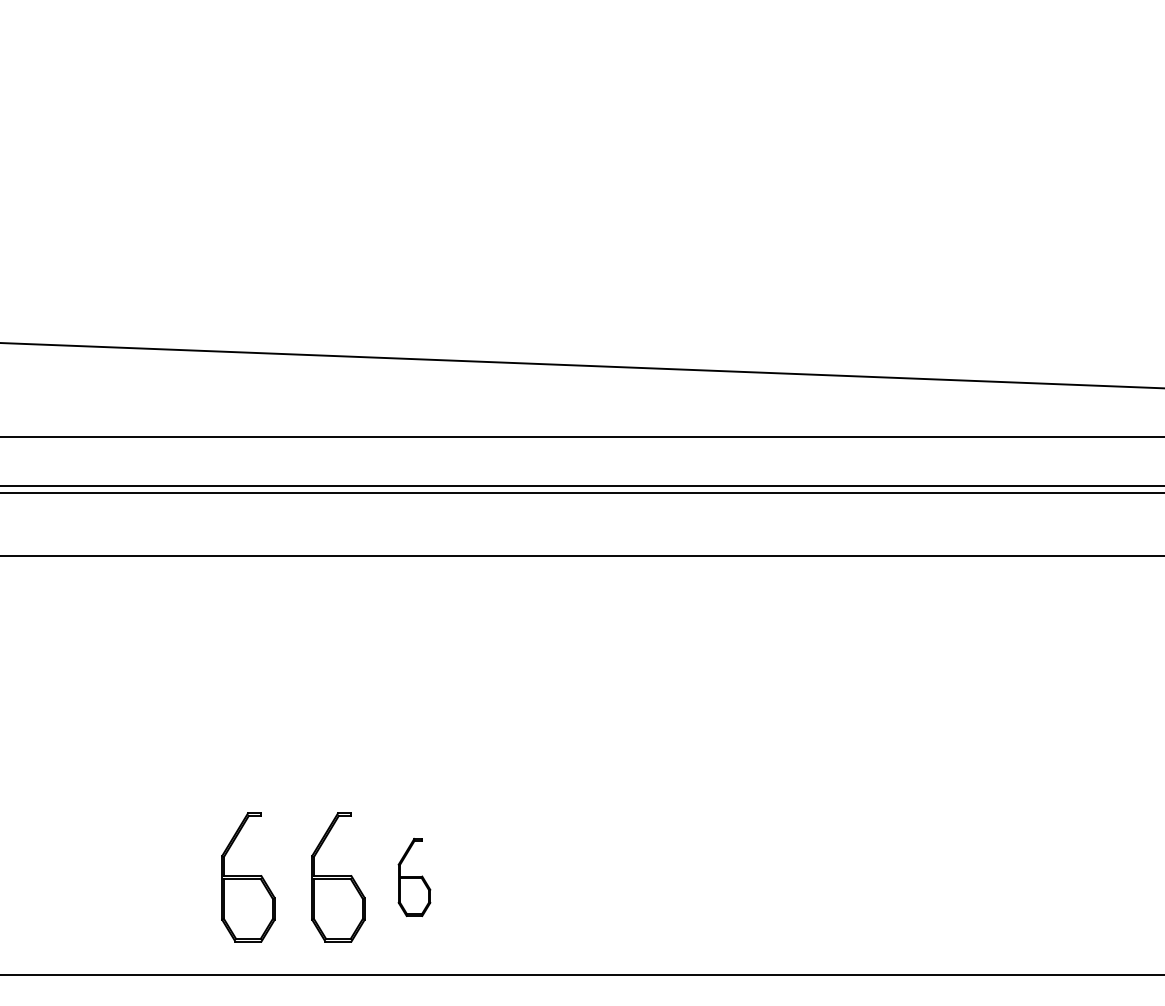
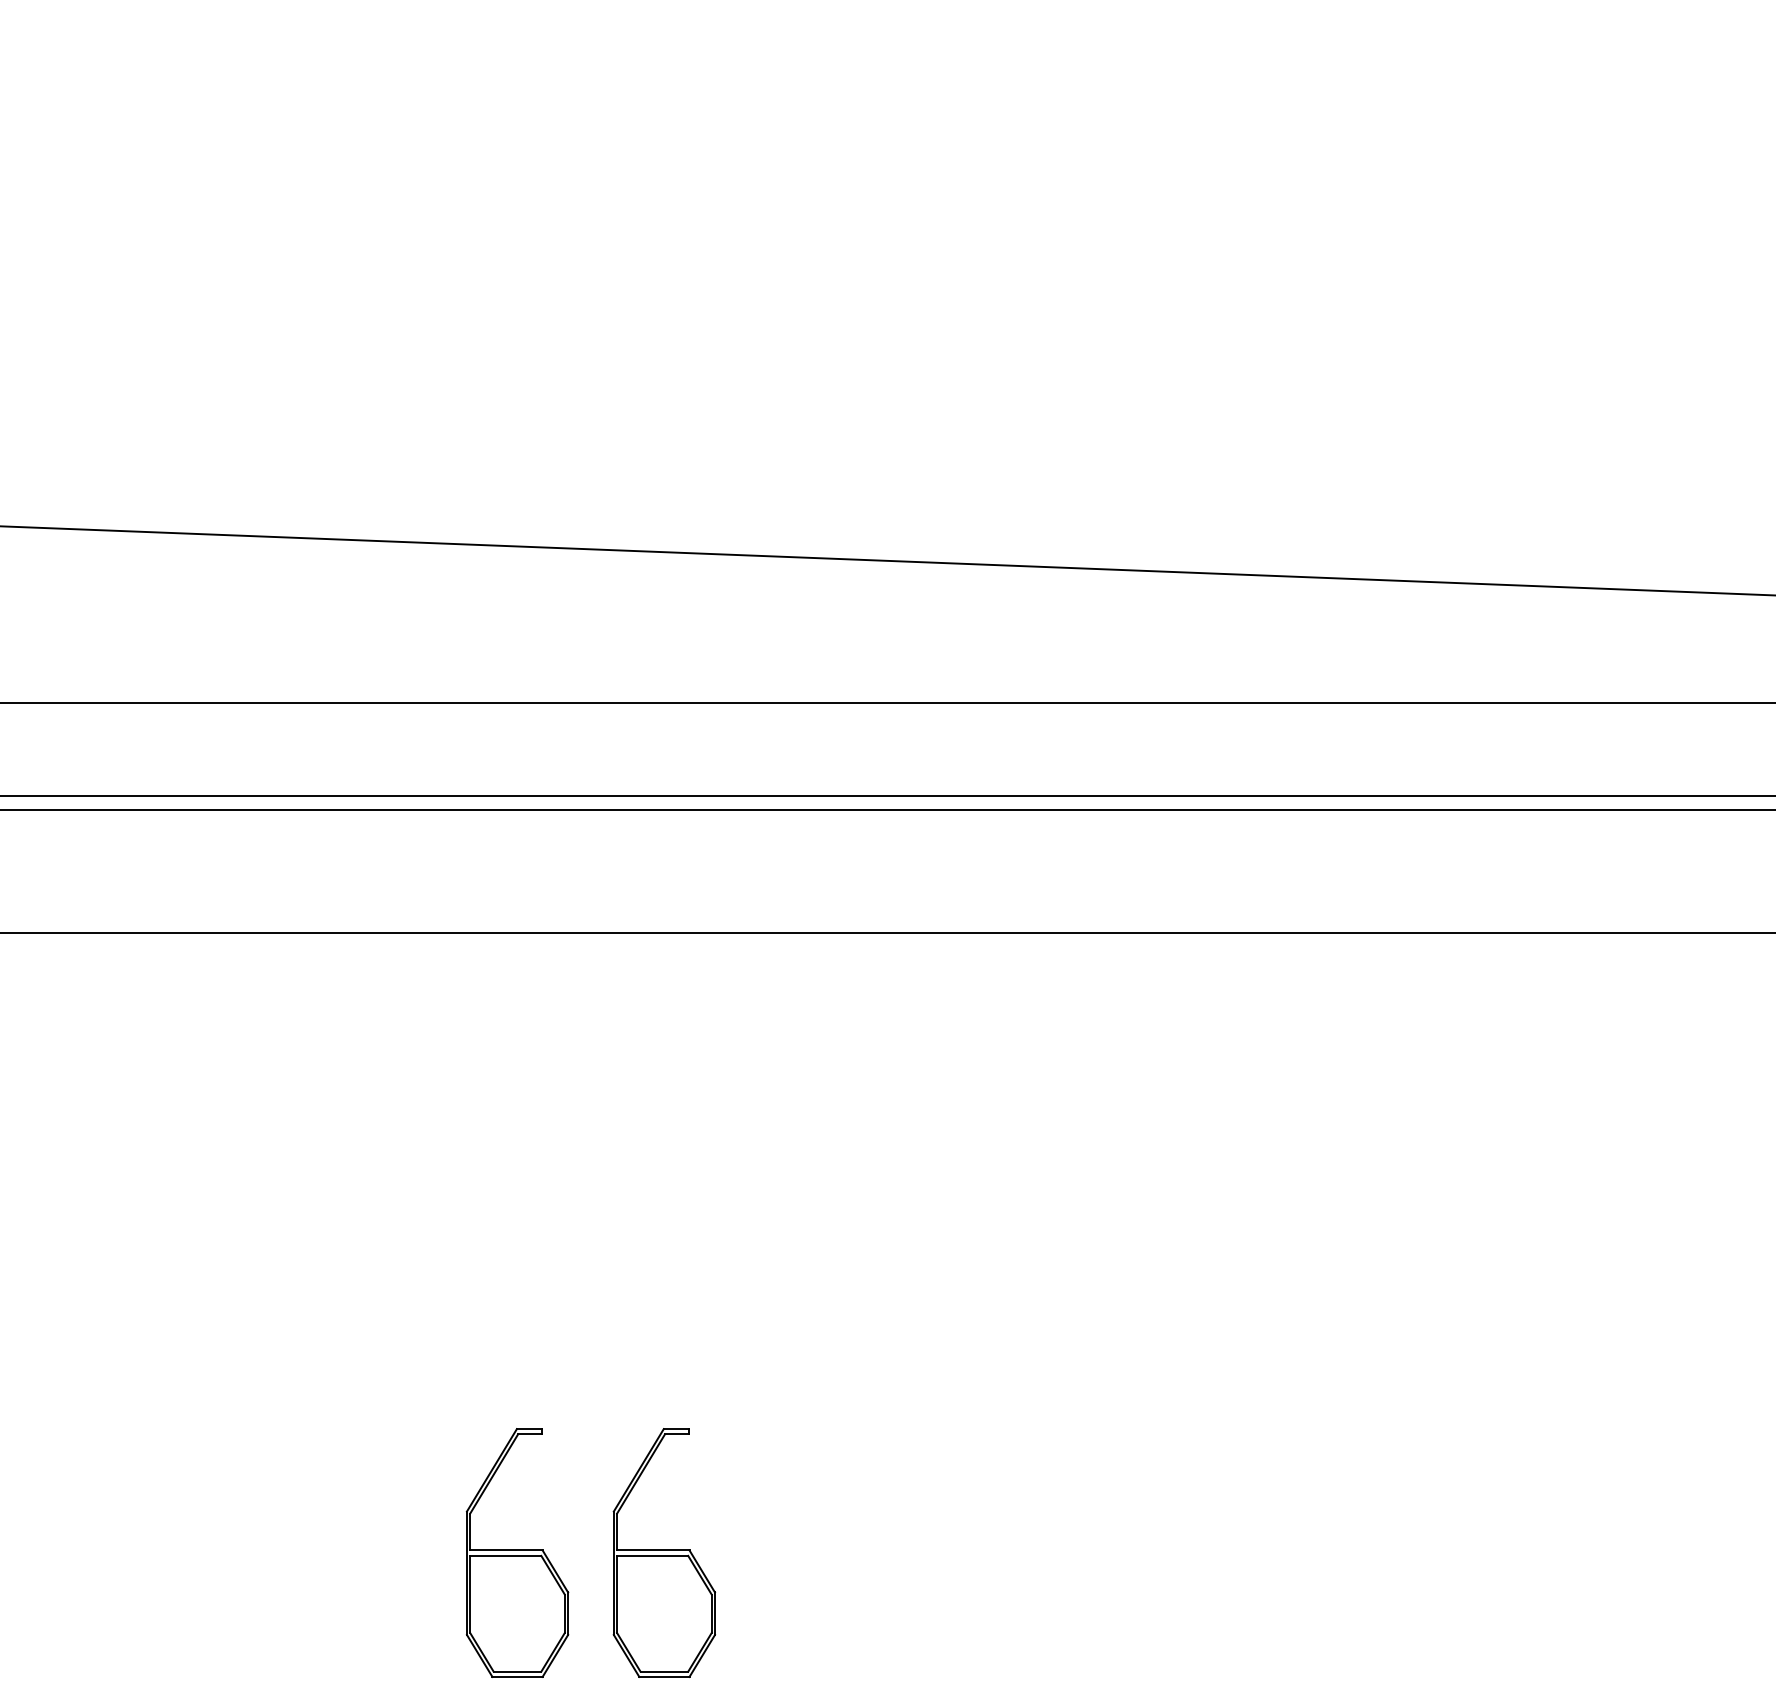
part: (248, 877) -> (343, 1553), removed
part: (414, 877) -> (664, 1553), size x1.67

